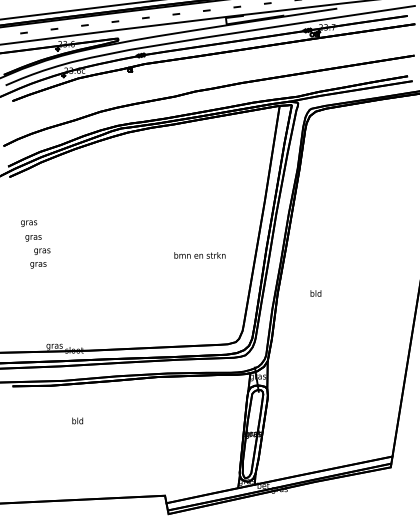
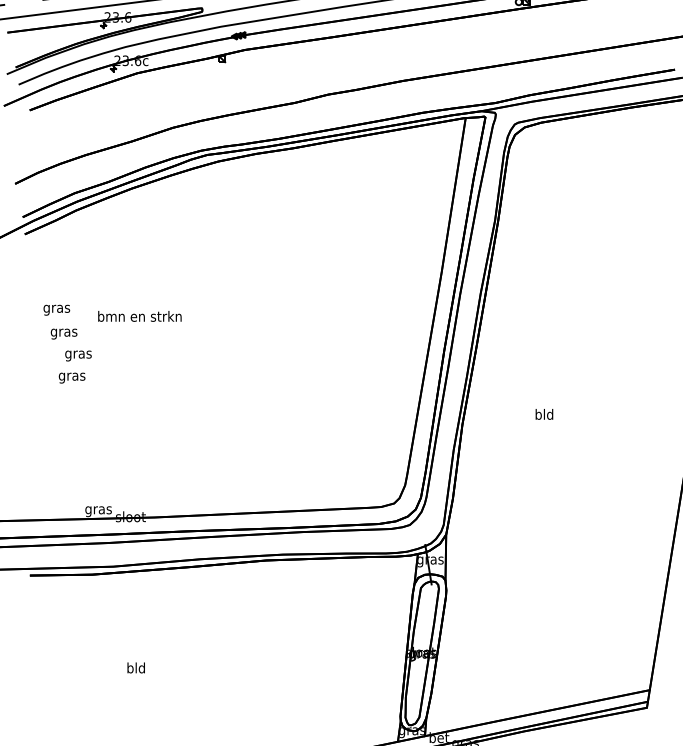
text: (199, 255) -> (139, 316), moved
text: (315, 293) -> (543, 414), moved
text: (77, 420) -> (135, 667), moved

